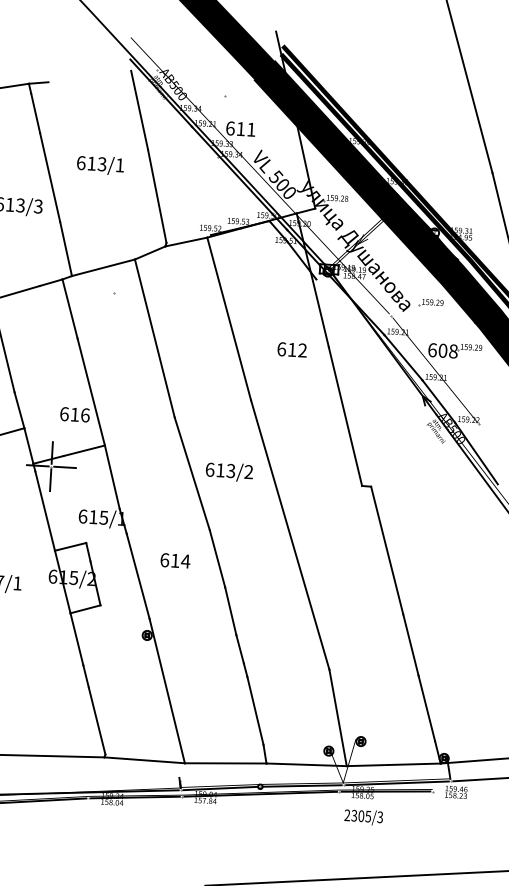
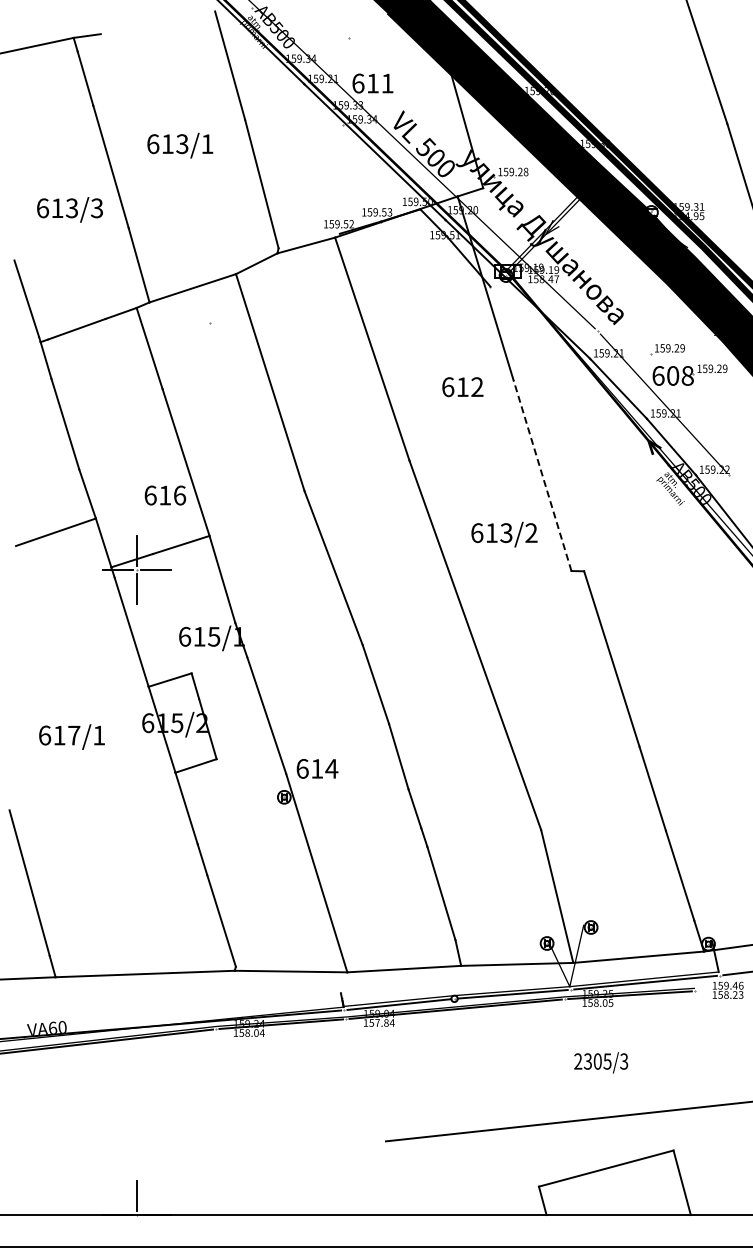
part: (431, 303) -> (667, 349), moved
line: (345, 416) -> (542, 475), solid -> dashed
text: (229, 471) -> (504, 534), moved
text: (175, 560) -> (317, 768), moved
text: (363, 817) -> (601, 1062), moved

